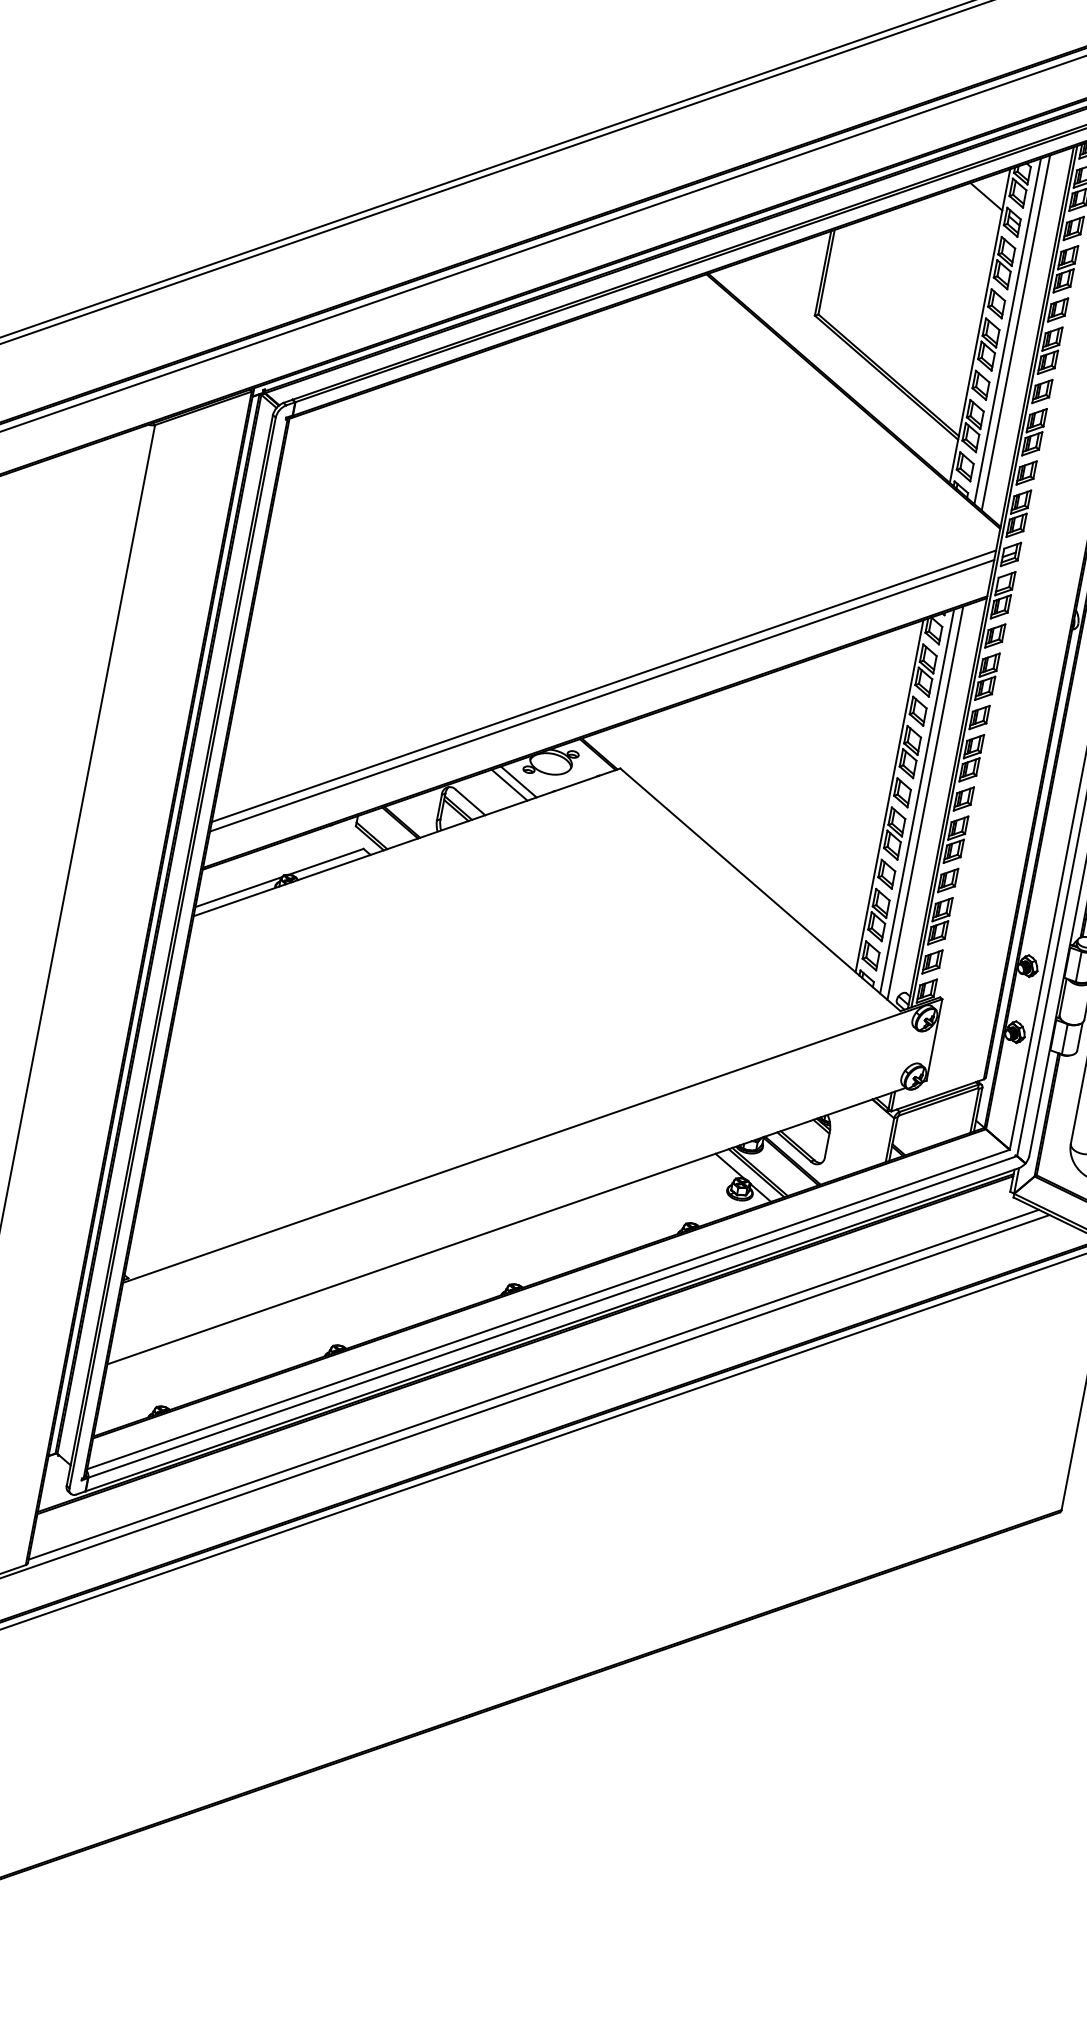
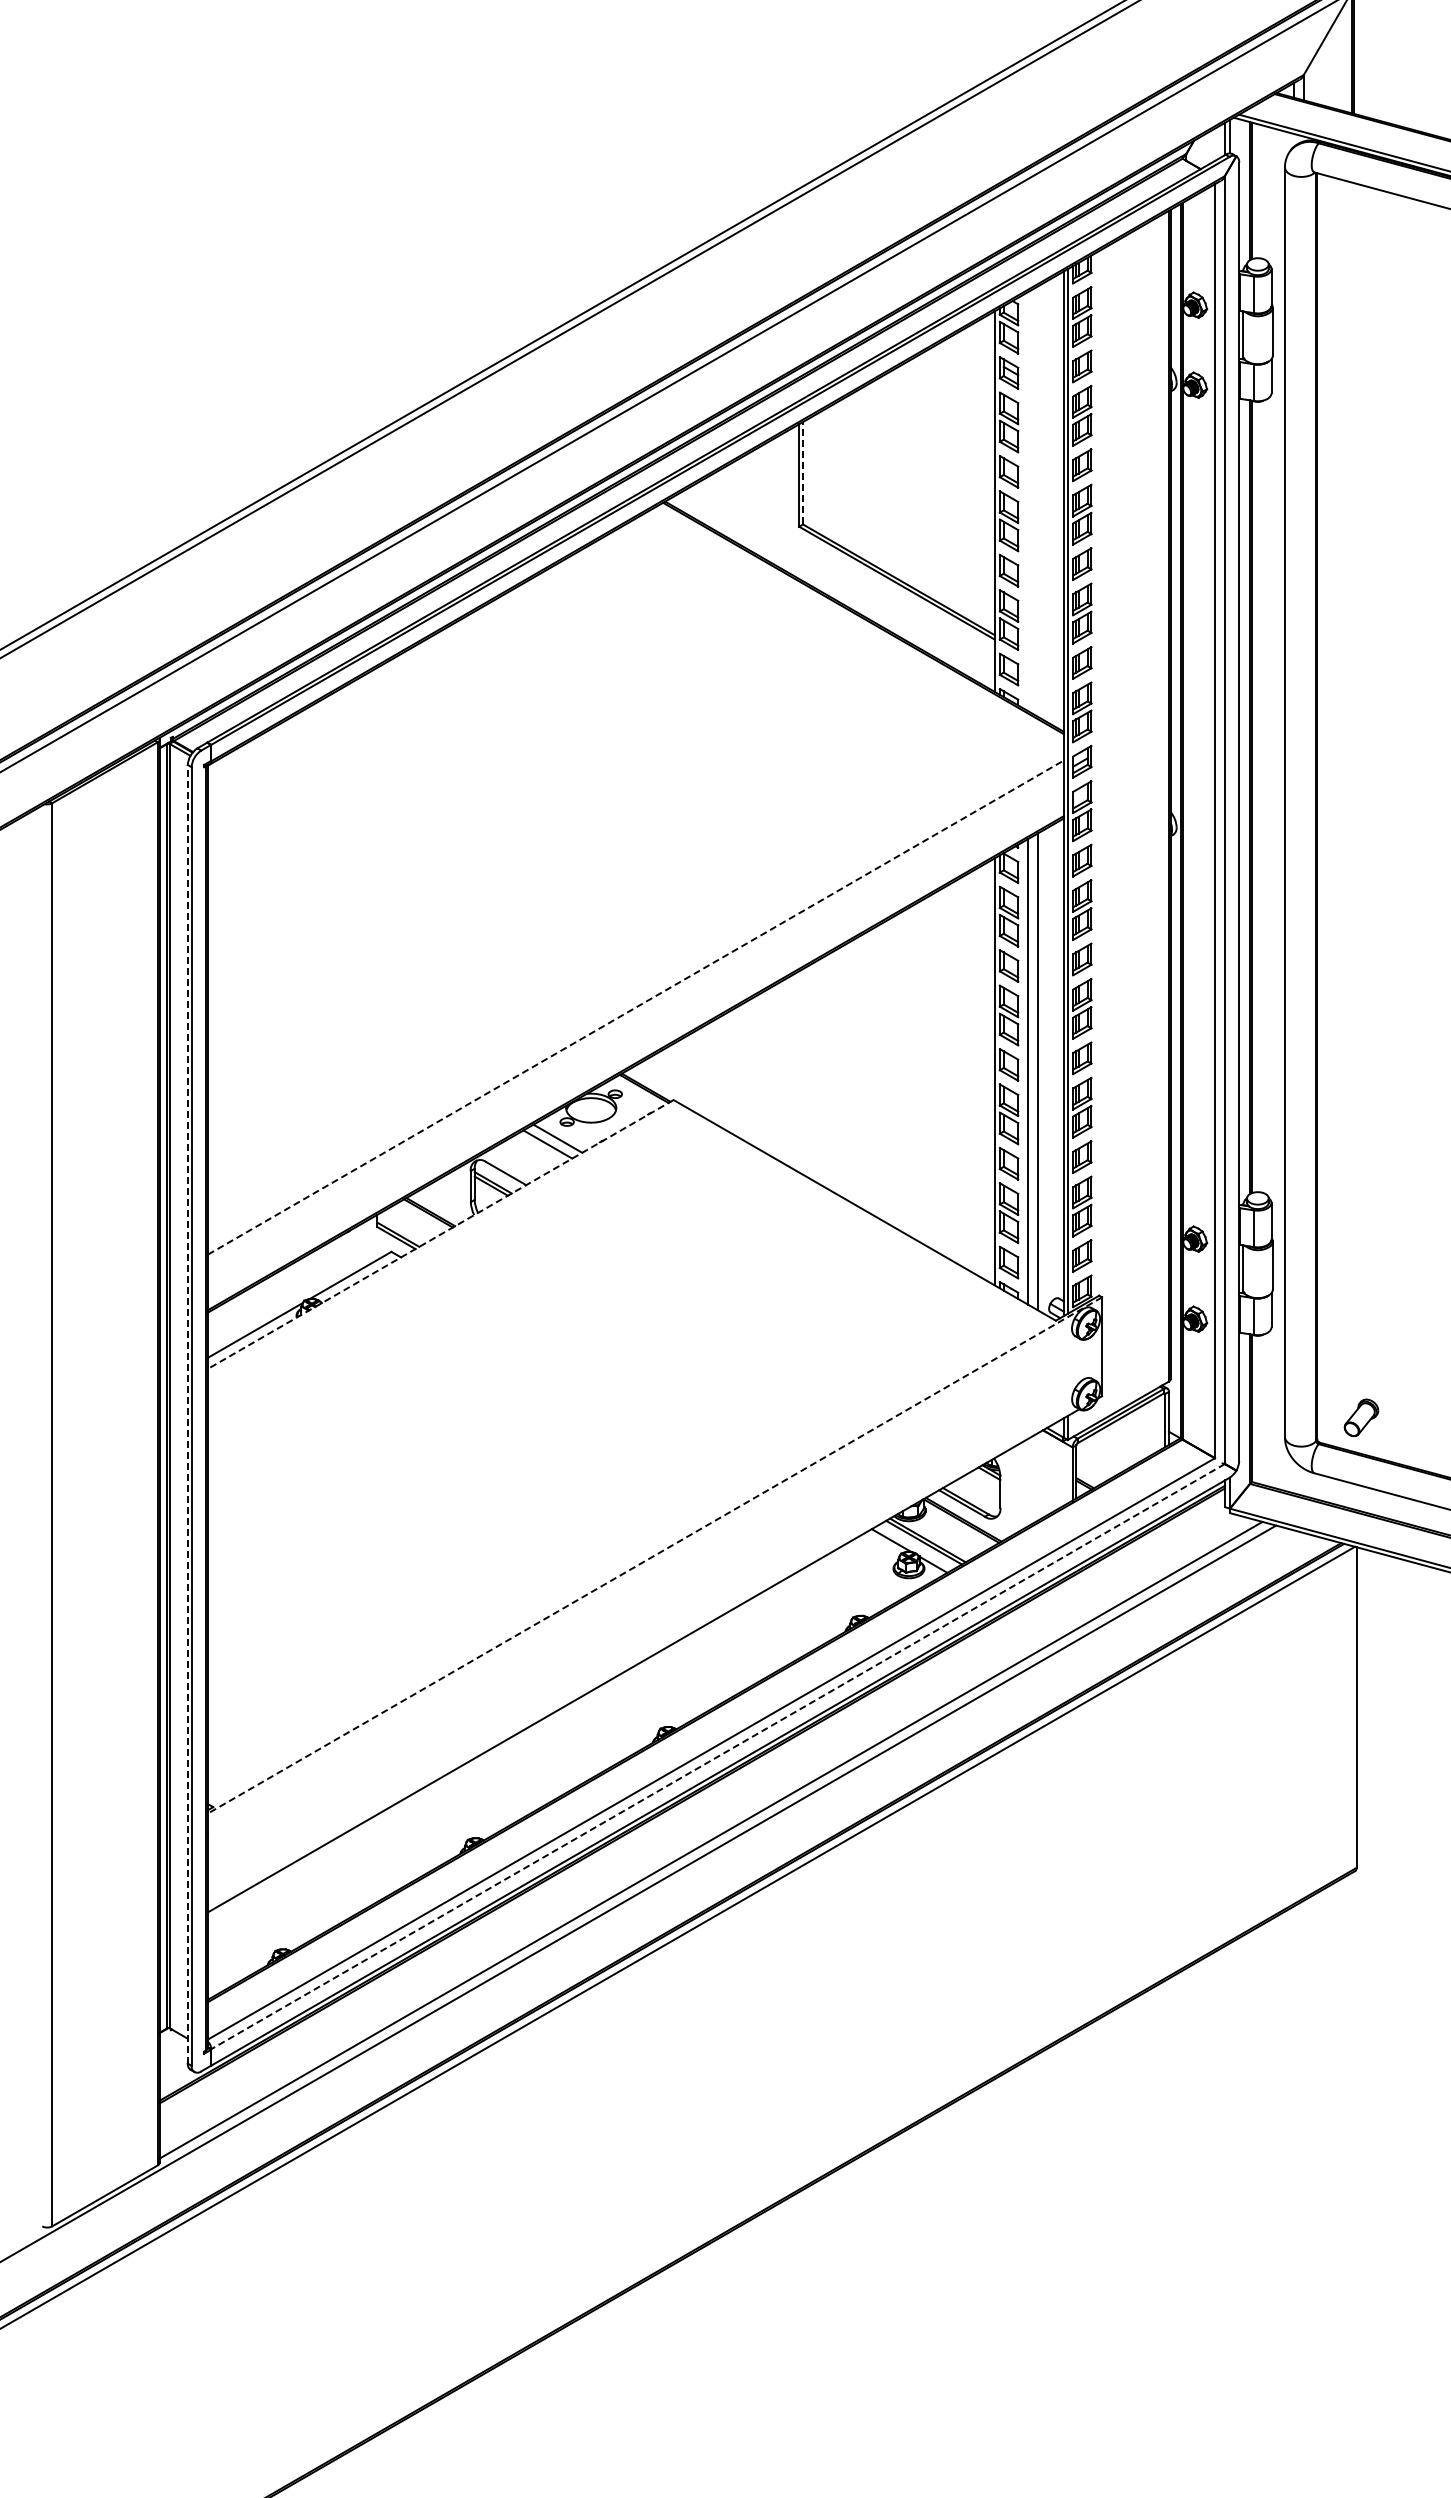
line: (986, 196) -> (972, 348), removed
line: (827, 271) -> (803, 472), solid -> dashed
line: (1007, 331) -> (1028, 501), removed
line: (1016, 332) -> (1038, 501), removed
line: (604, 686) -> (636, 1007), solid -> dashed
line: (601, 696) -> (635, 1019), removed
line: (406, 842) -> (440, 1234), solid -> dashed
line: (169, 949) -> (187, 1413), solid -> dashed
line: (532, 1141) -> (654, 1555), solid -> dashed
line: (552, 1316) -> (717, 1756), solid -> dashed

